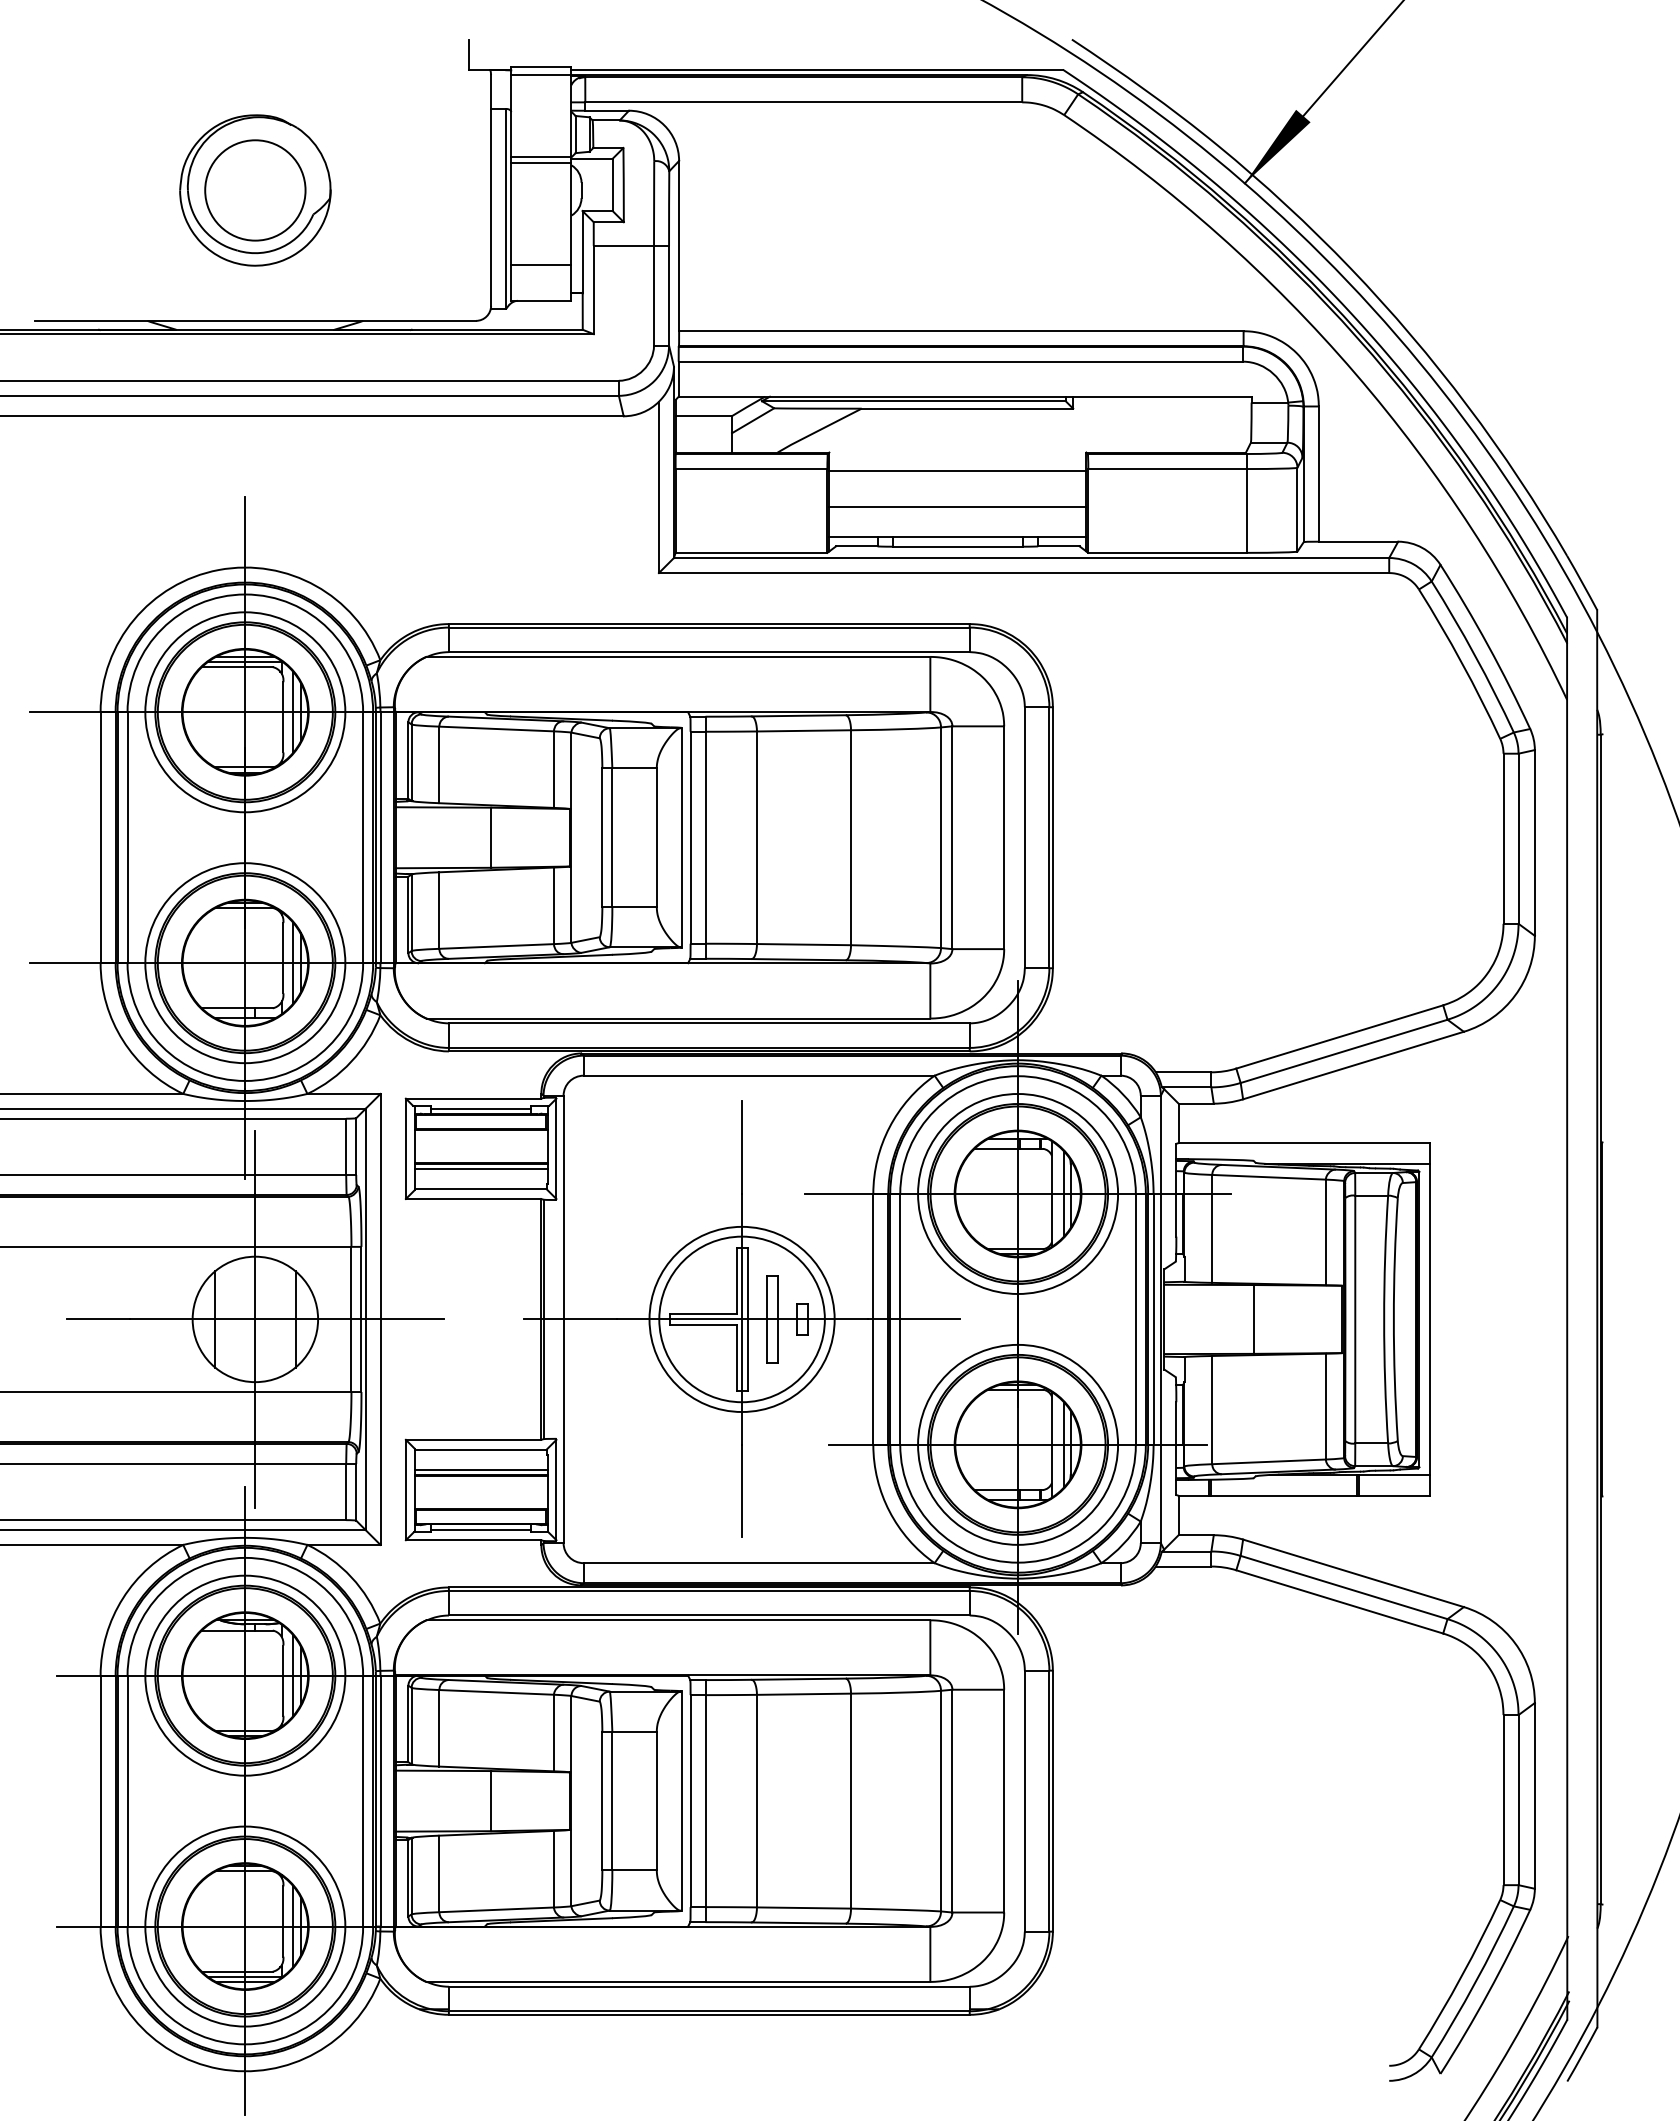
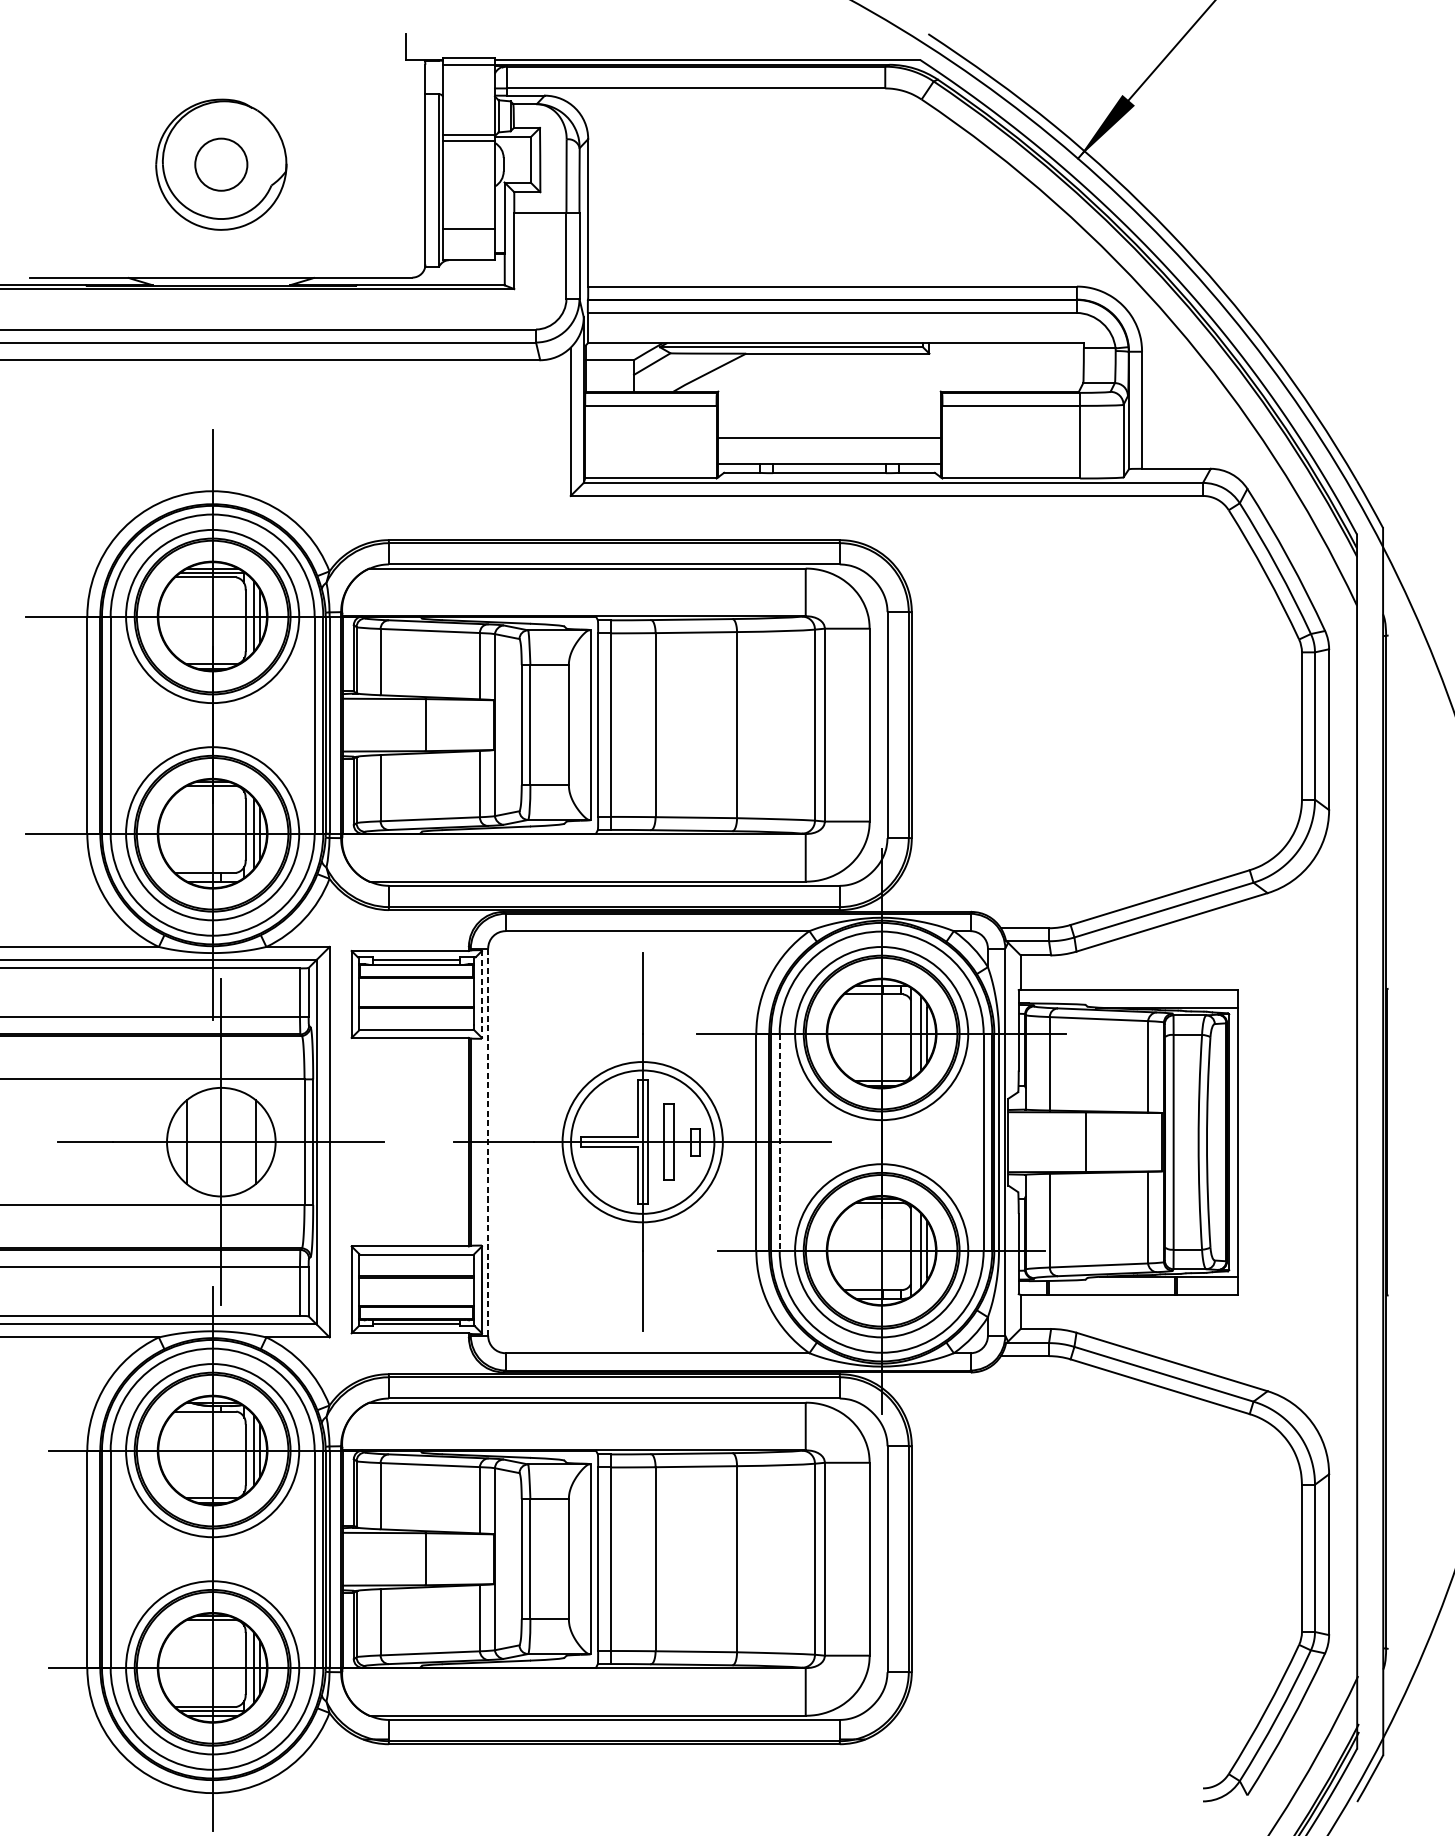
circle: (255, 190) -> (221, 164), size x0.6
line: (957, 471) -> (829, 408), removed
line: (556, 1149) -> (482, 995), solid -> dashed
line: (480, 1168) -> (416, 1011), removed
line: (563, 1319) -> (488, 1142), solid -> dashed
line: (900, 1319) -> (779, 1142), solid -> dashed
line: (480, 1469) -> (416, 1272), removed

